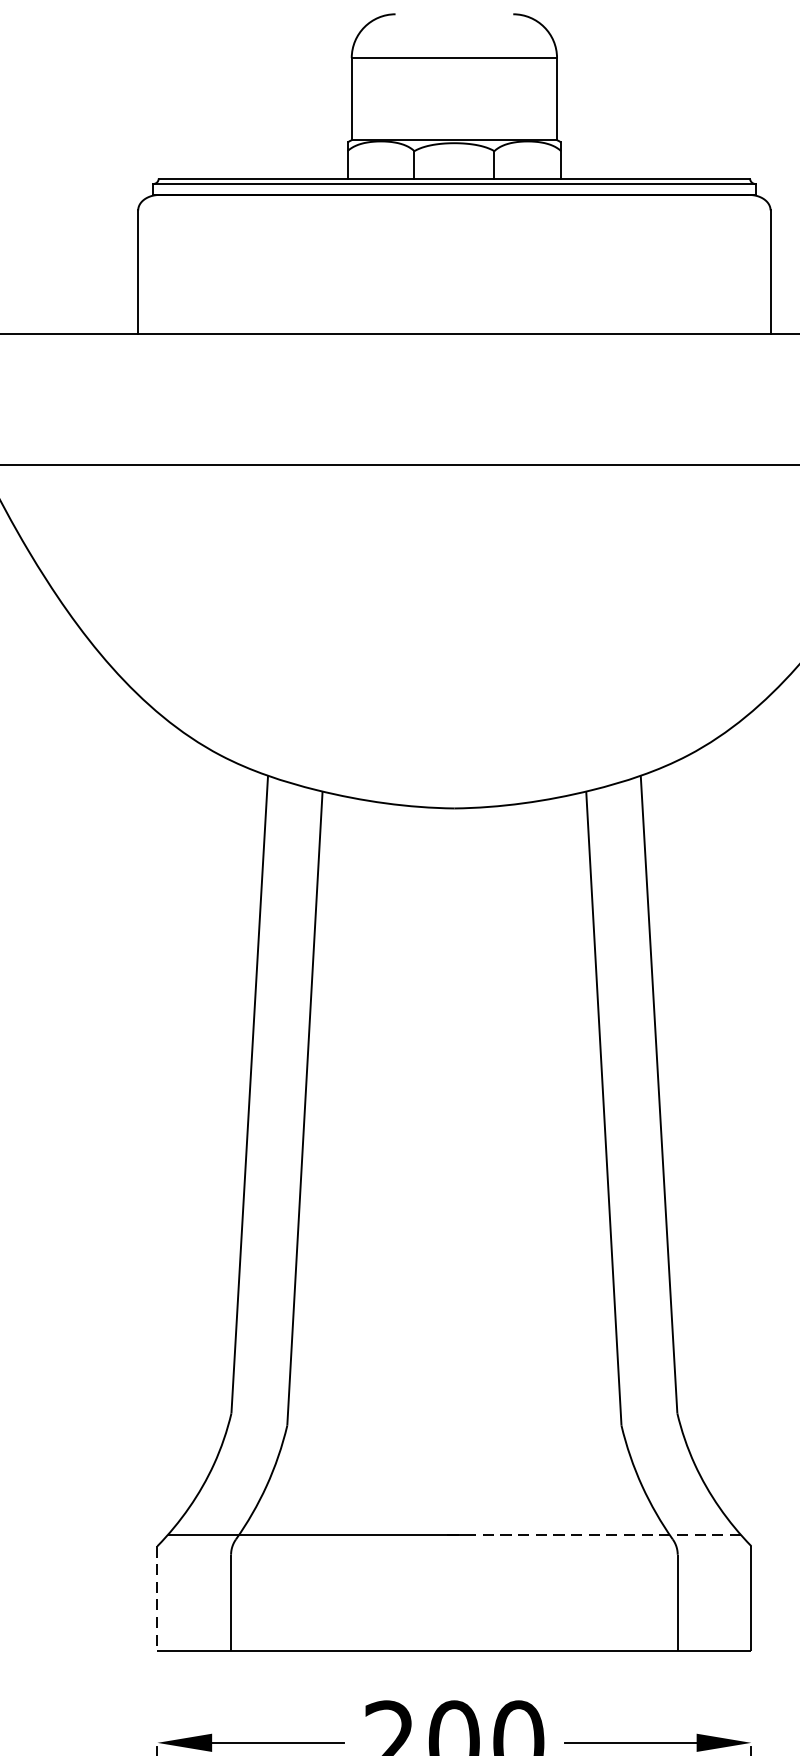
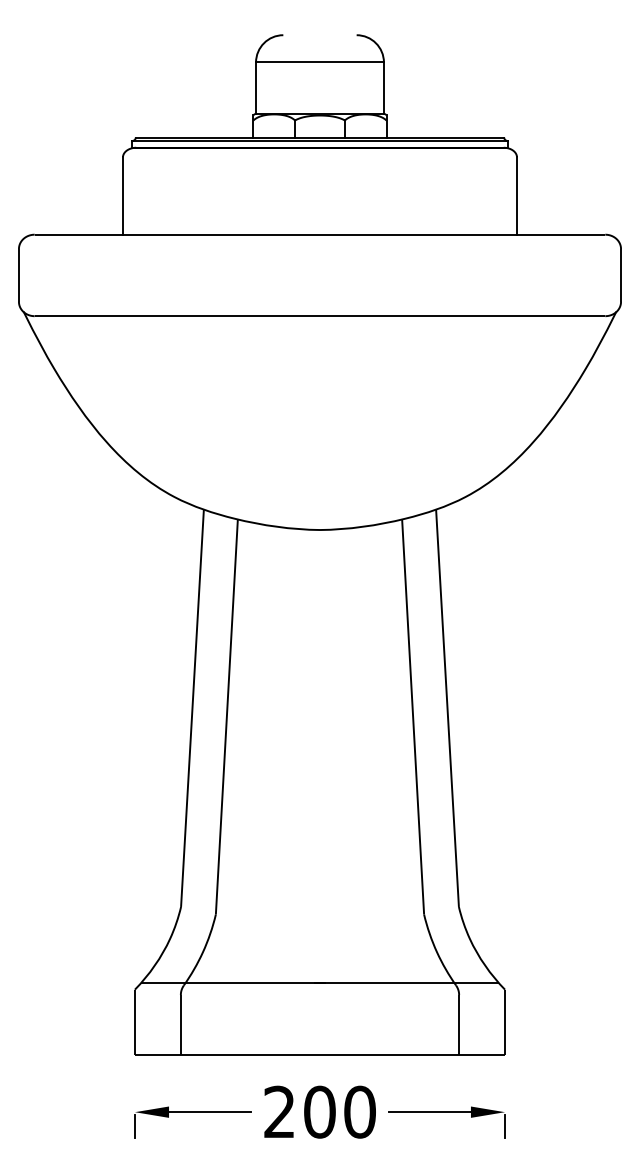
line: (593, 1534) -> (406, 982), dashed -> solid
line: (156, 1598) -> (134, 1022), dashed -> solid

